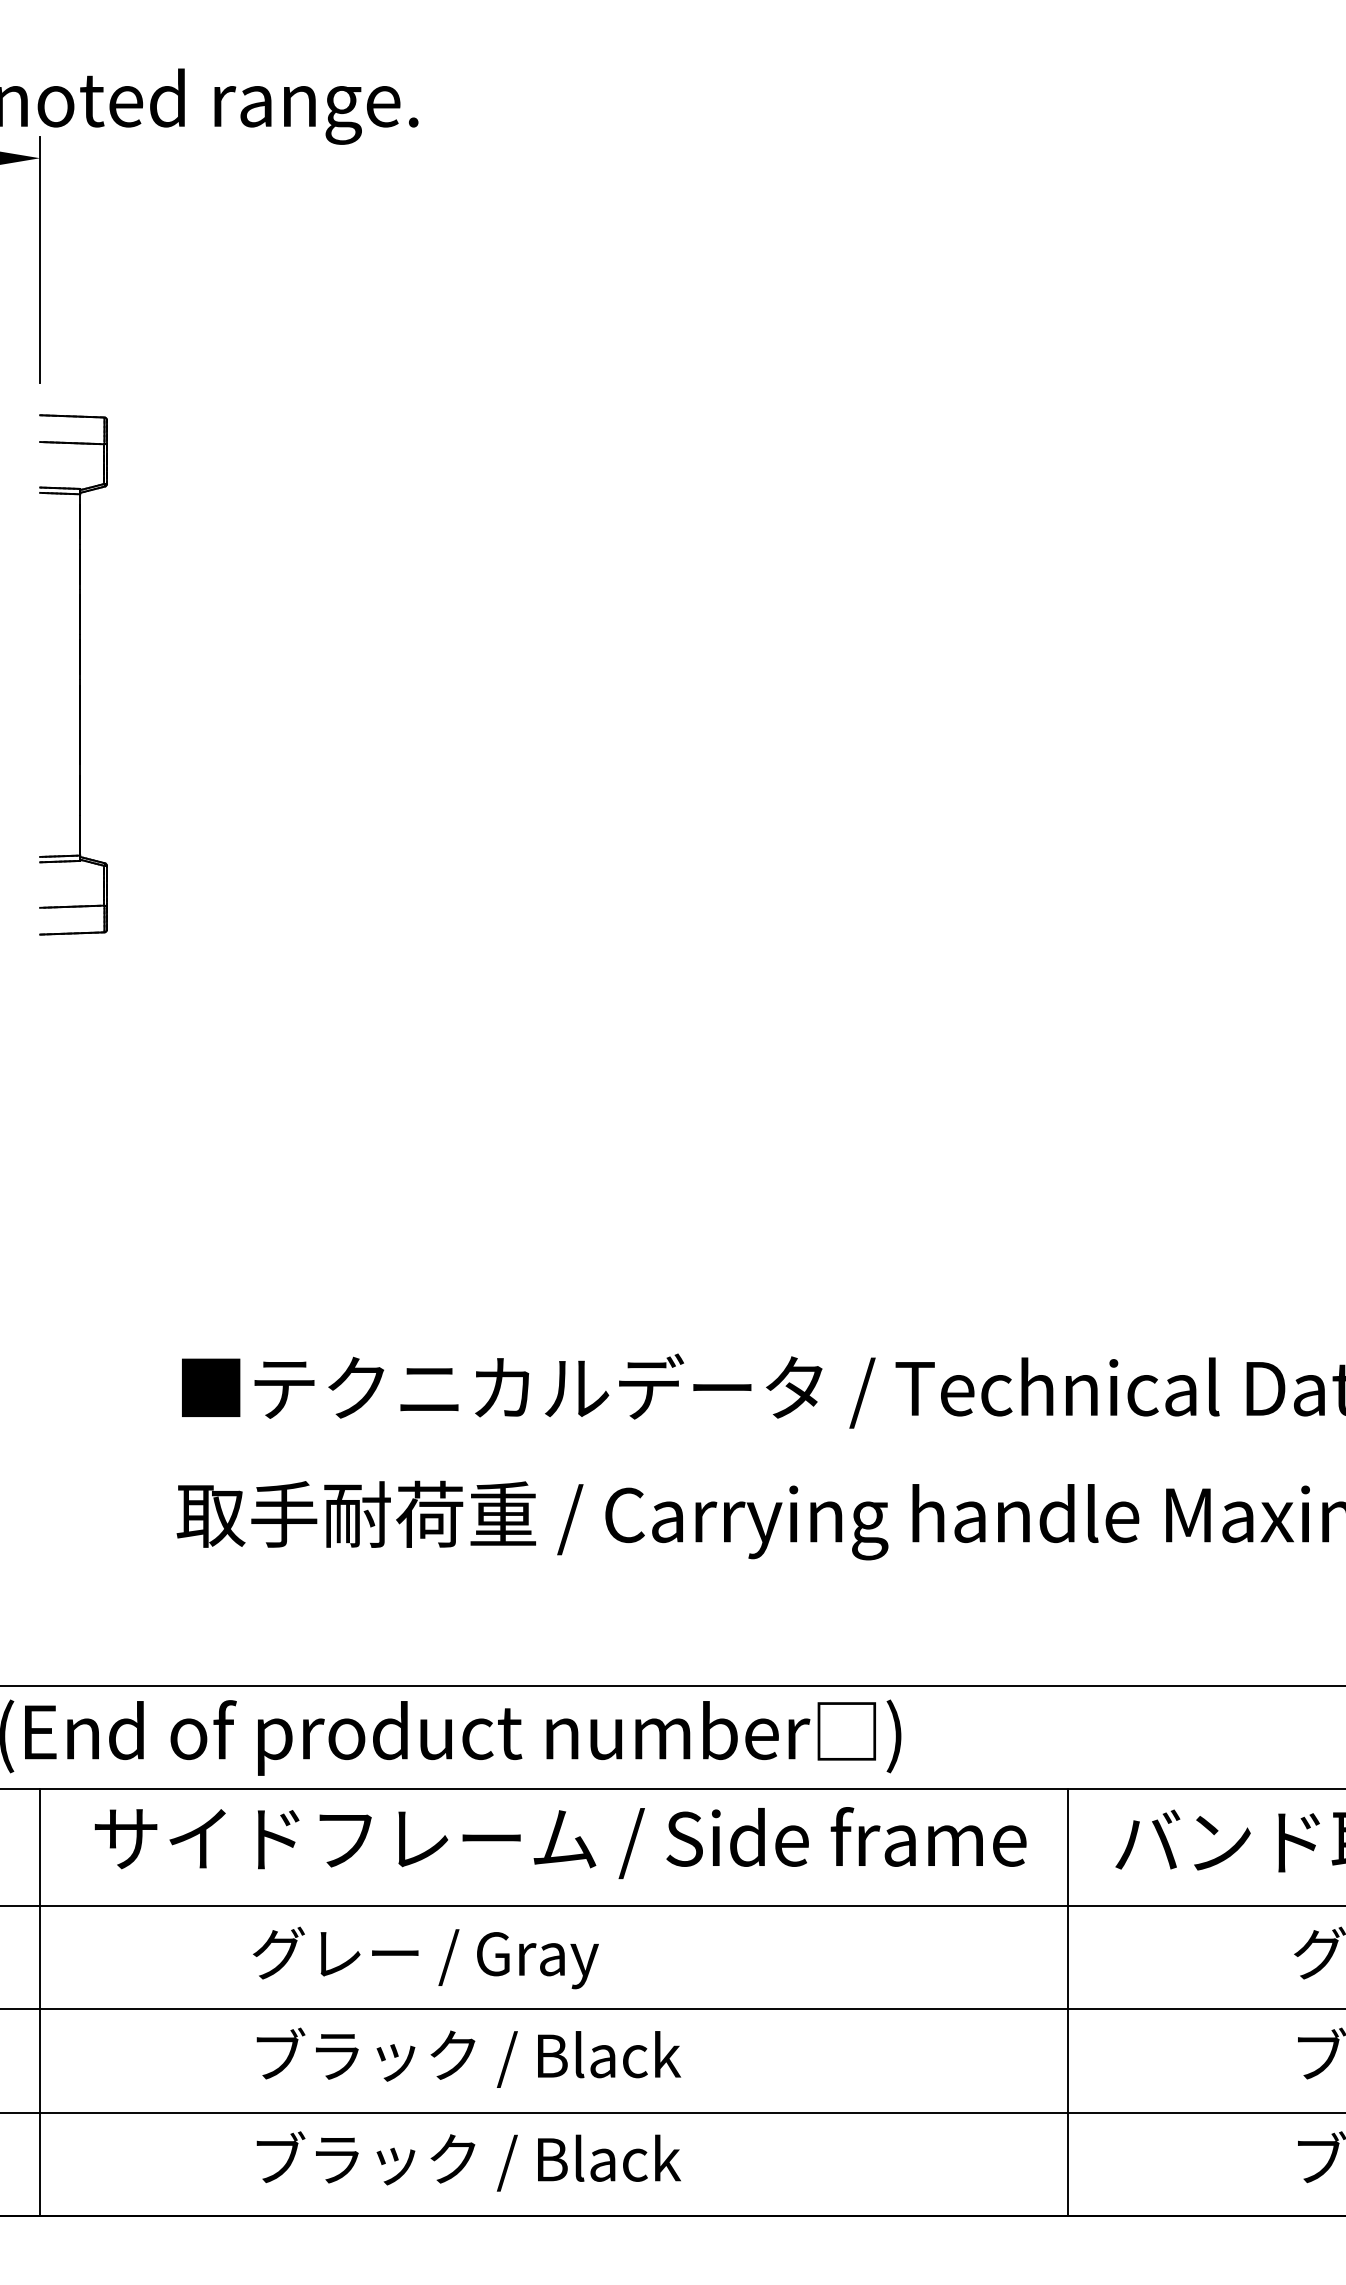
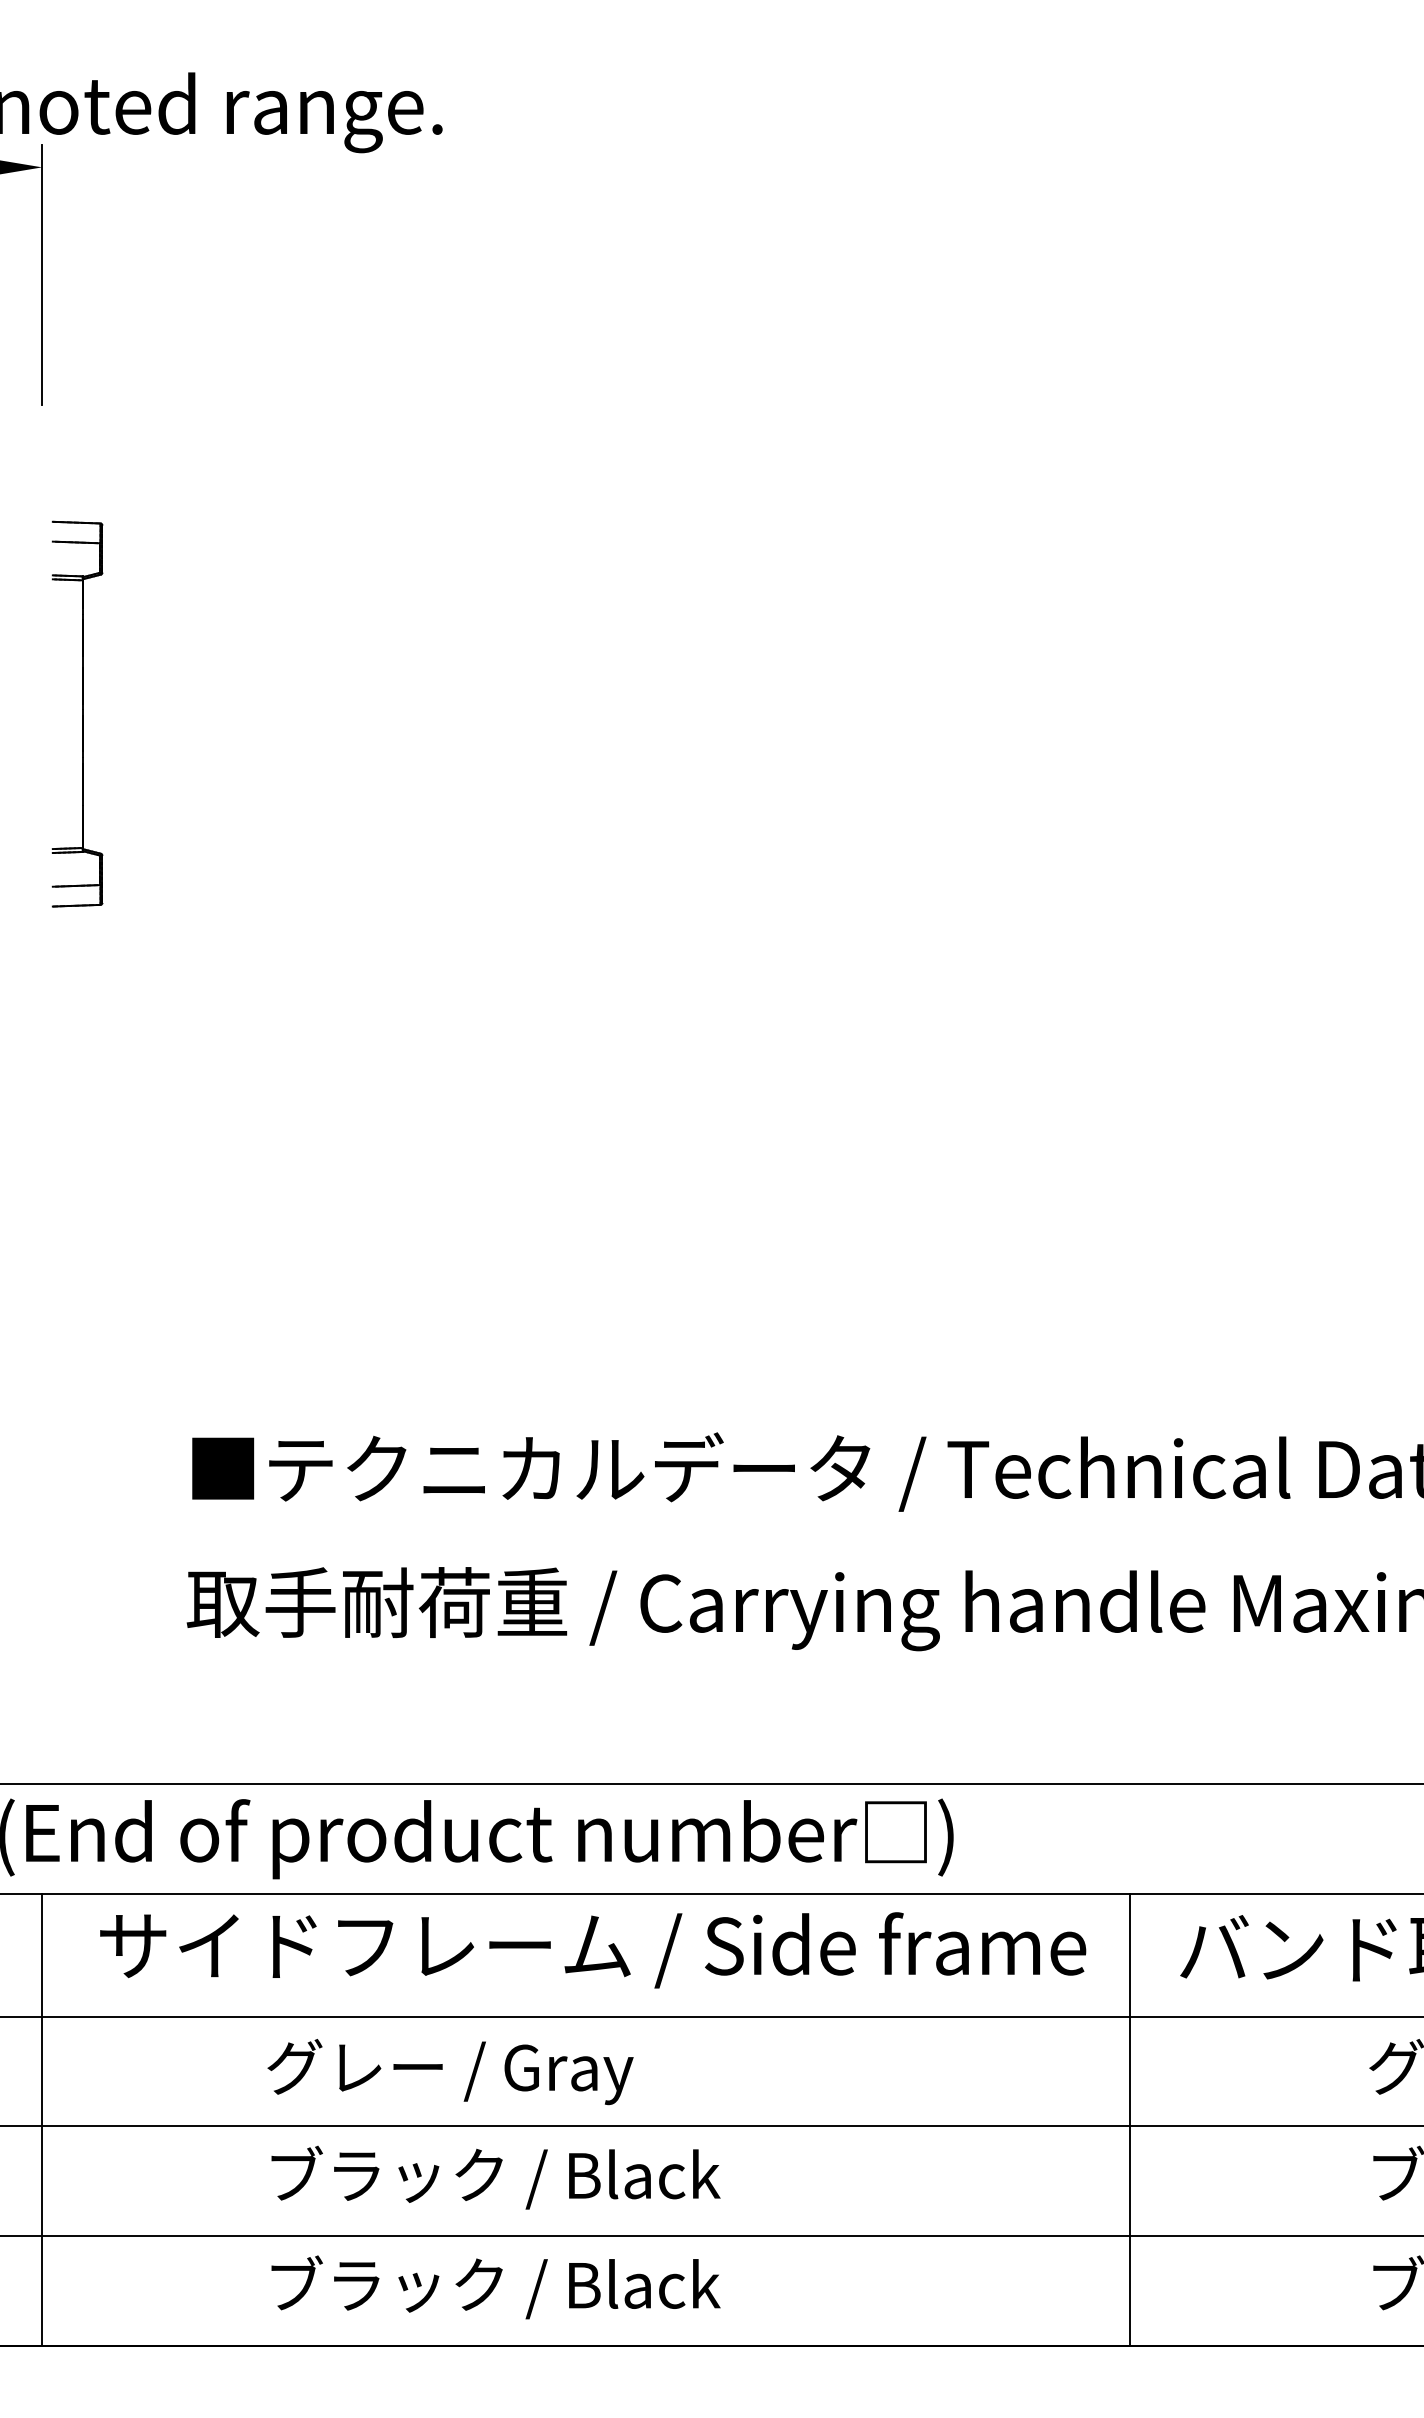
part: (73, 674) -> (77, 713), size x0.7

